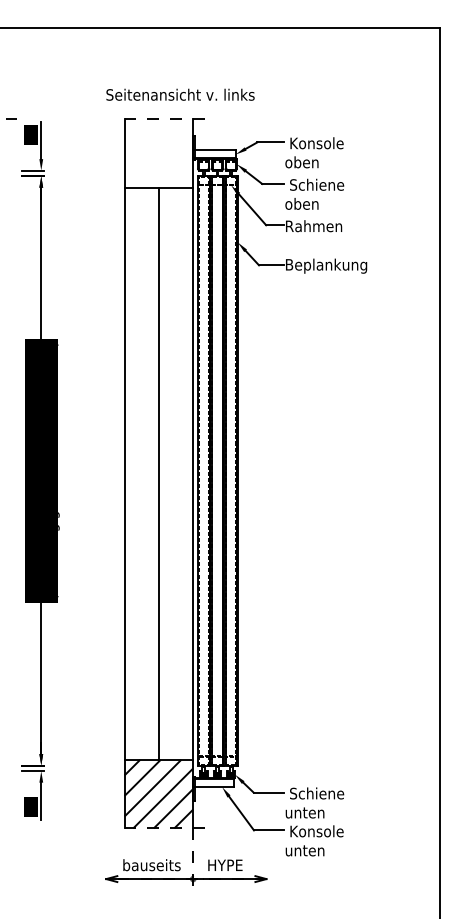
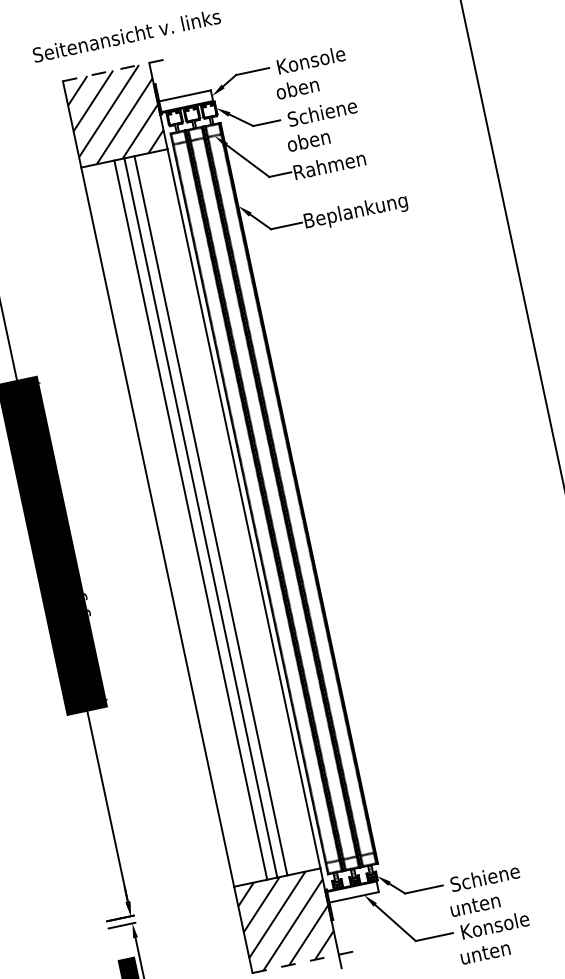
hatch: (158, 153) -> (114, 115), added
line: (150, 473) -> (190, 519), added
line: (166, 473) -> (210, 515), added

